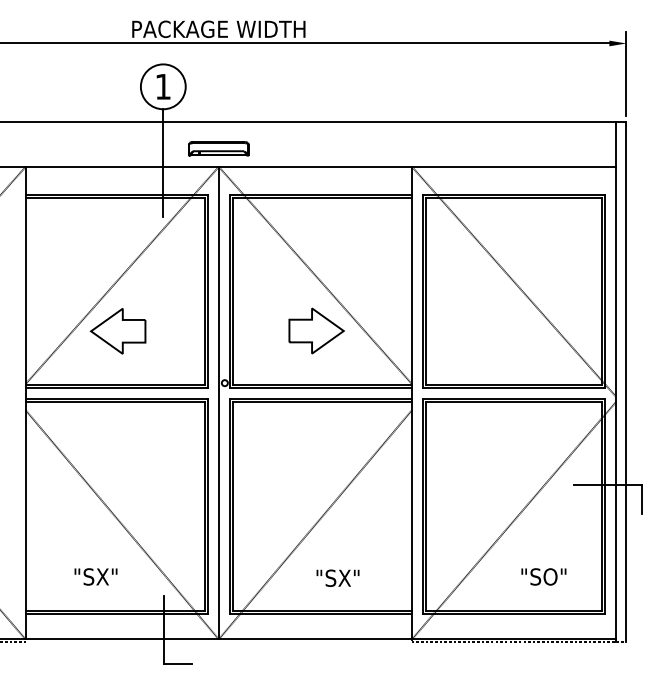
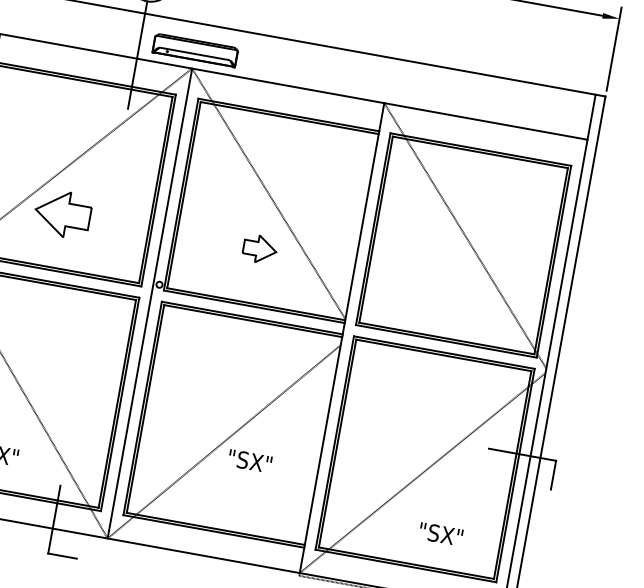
part: (218, 148) -> (195, 50), size x1.4
part: (316, 330) -> (260, 248), size x0.6
text: (554, 576) -> (452, 536), "SO" -> "SX"
text: (337, 577) -> (249, 460), moved

